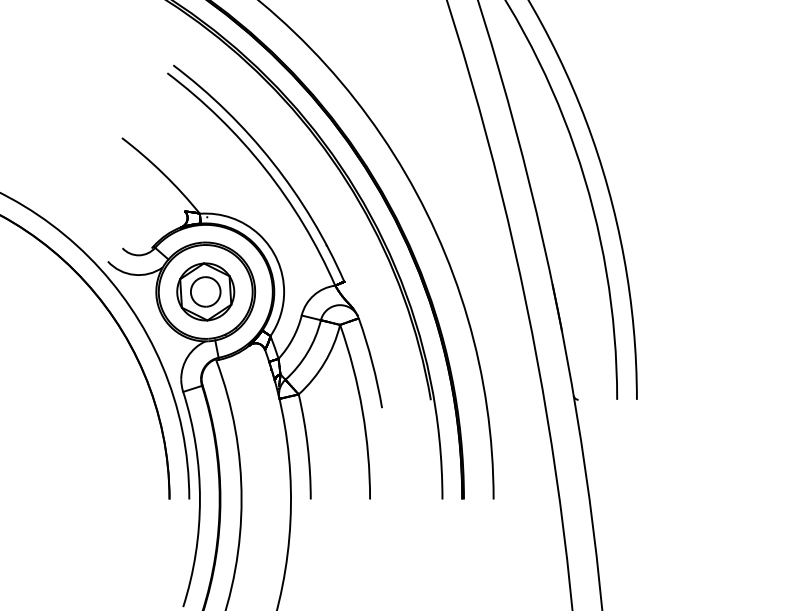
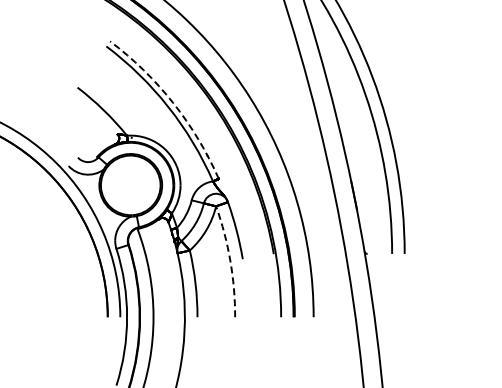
arc: (273, 163) -> (173, 103), solid -> dashed
part: (205, 292) -> (130, 185), removed
arc: (362, 410) -> (230, 260), solid -> dashed

